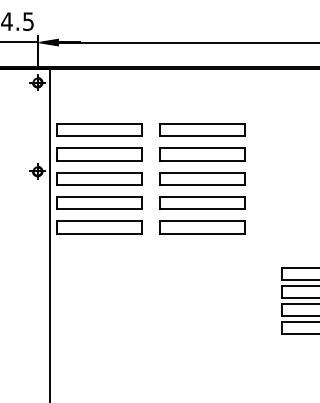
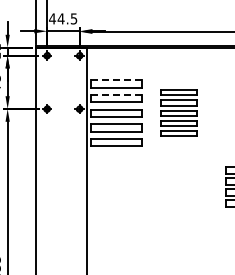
line: (99, 124) -> (116, 80), solid -> dashed
line: (99, 149) -> (116, 95), solid -> dashed
part: (202, 177) -> (178, 112), size x0.7

